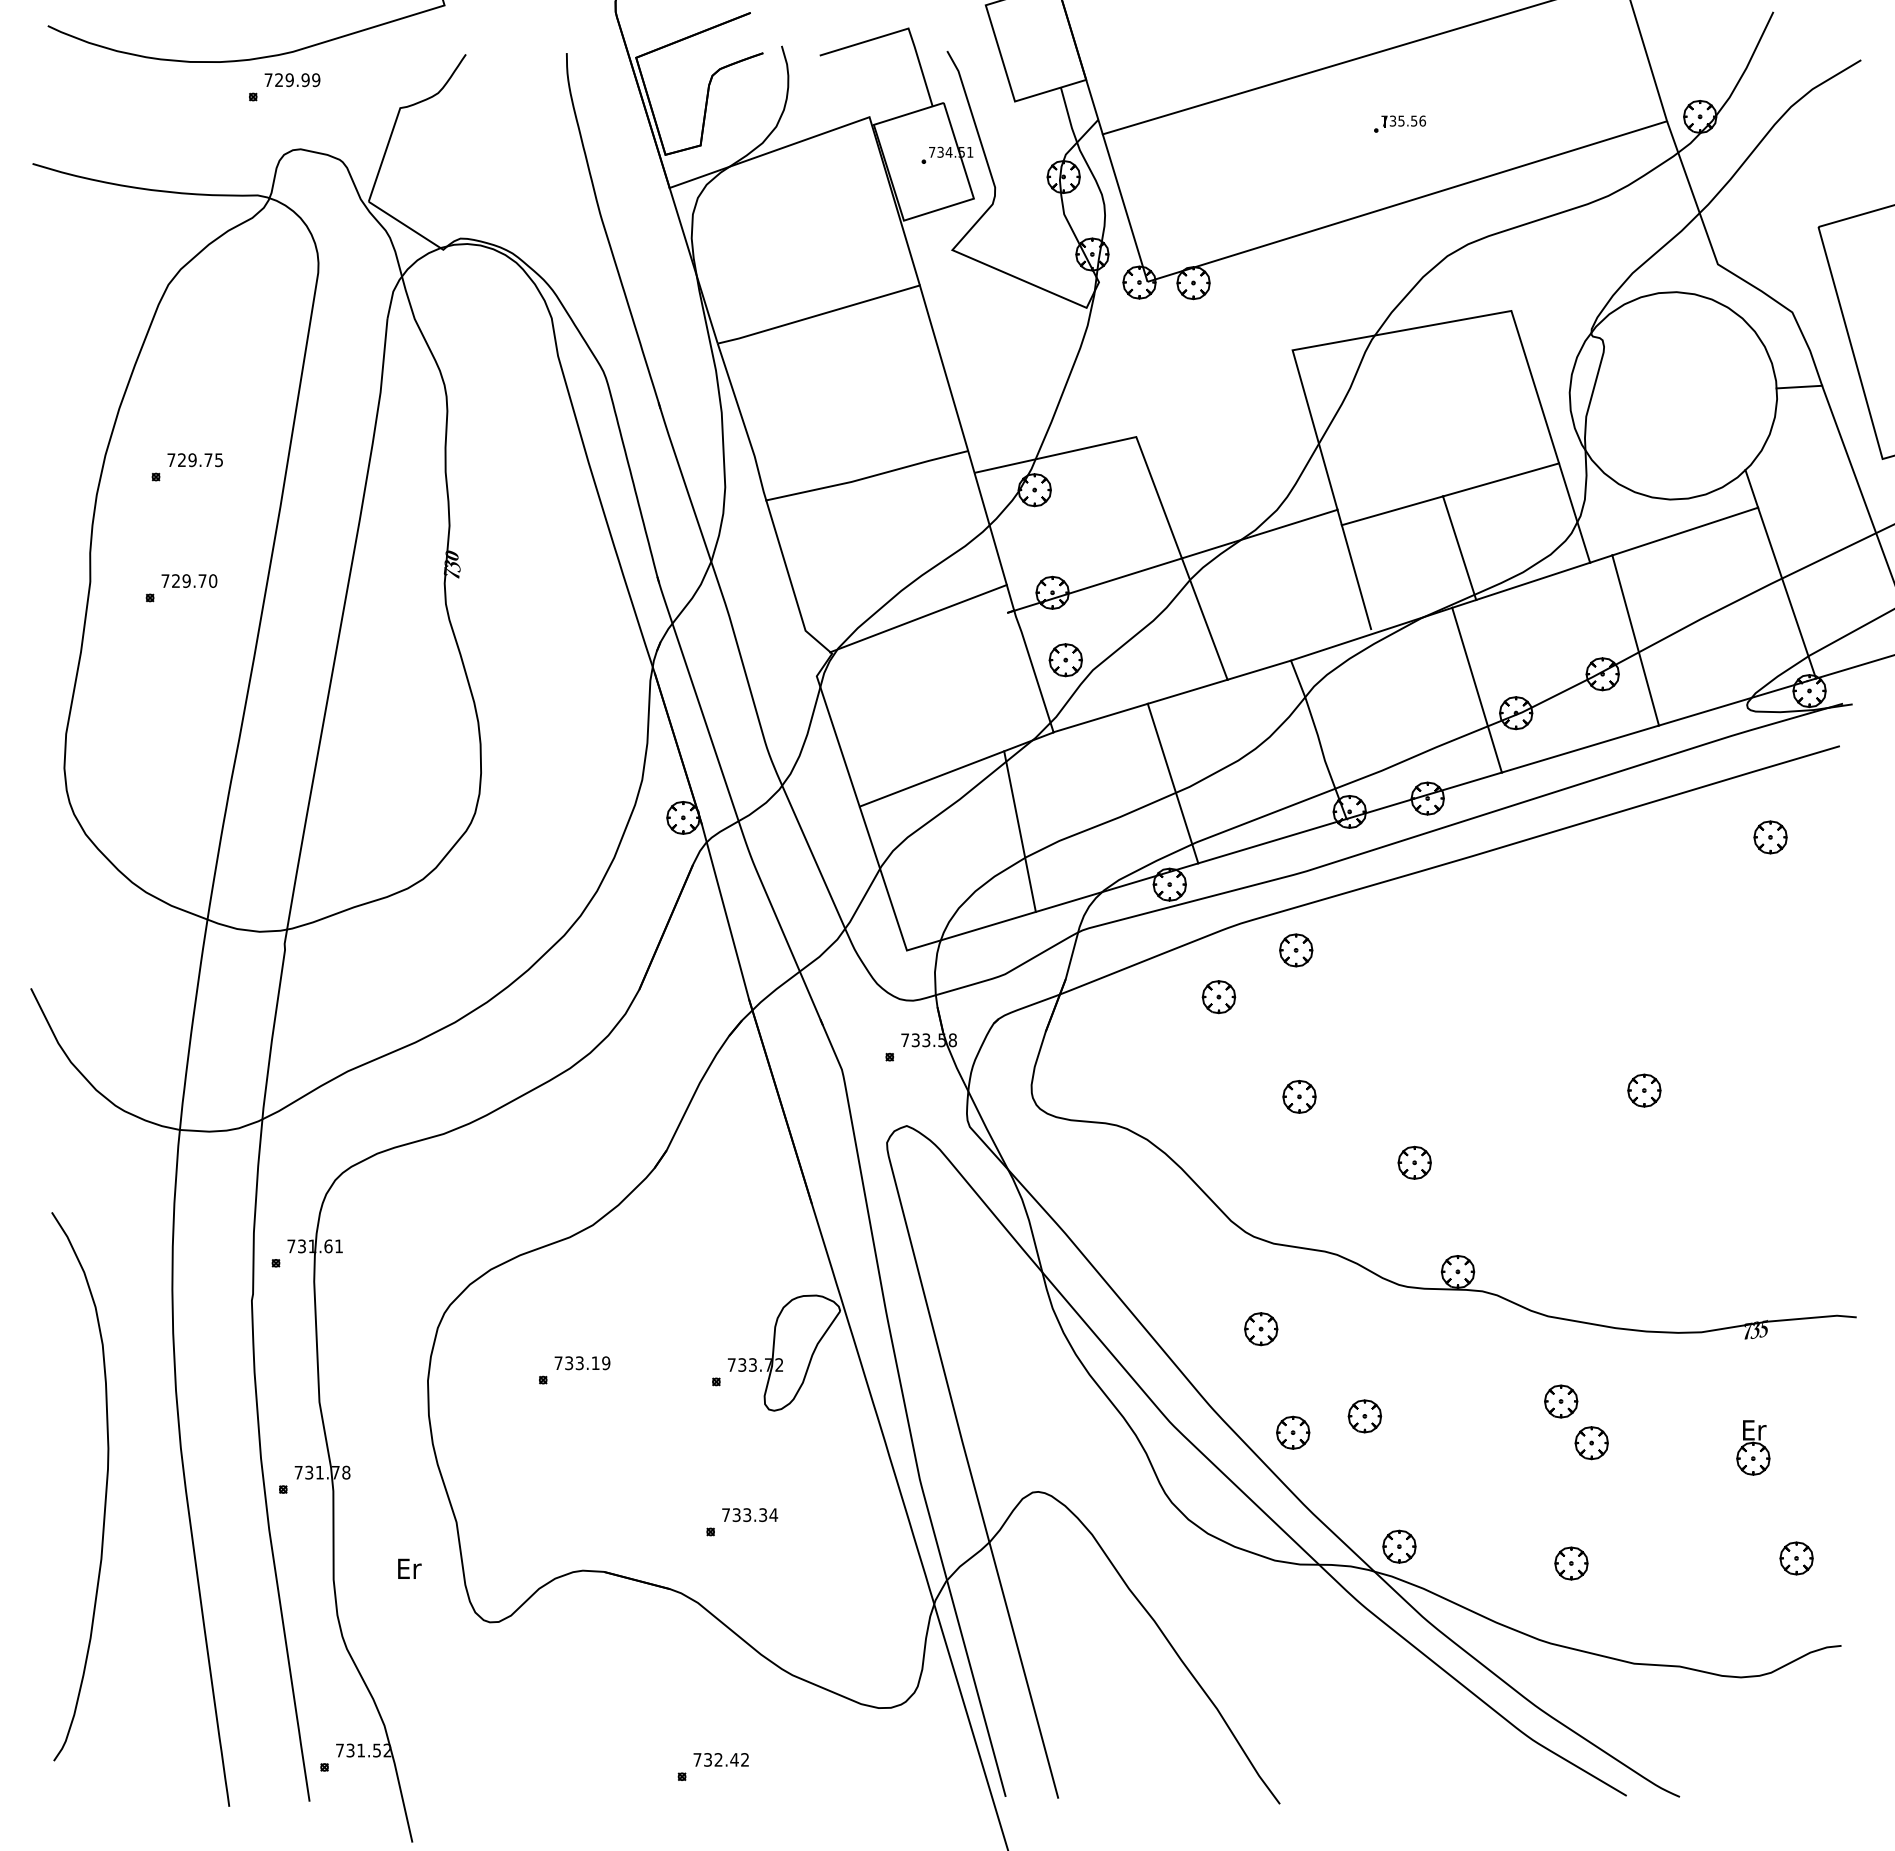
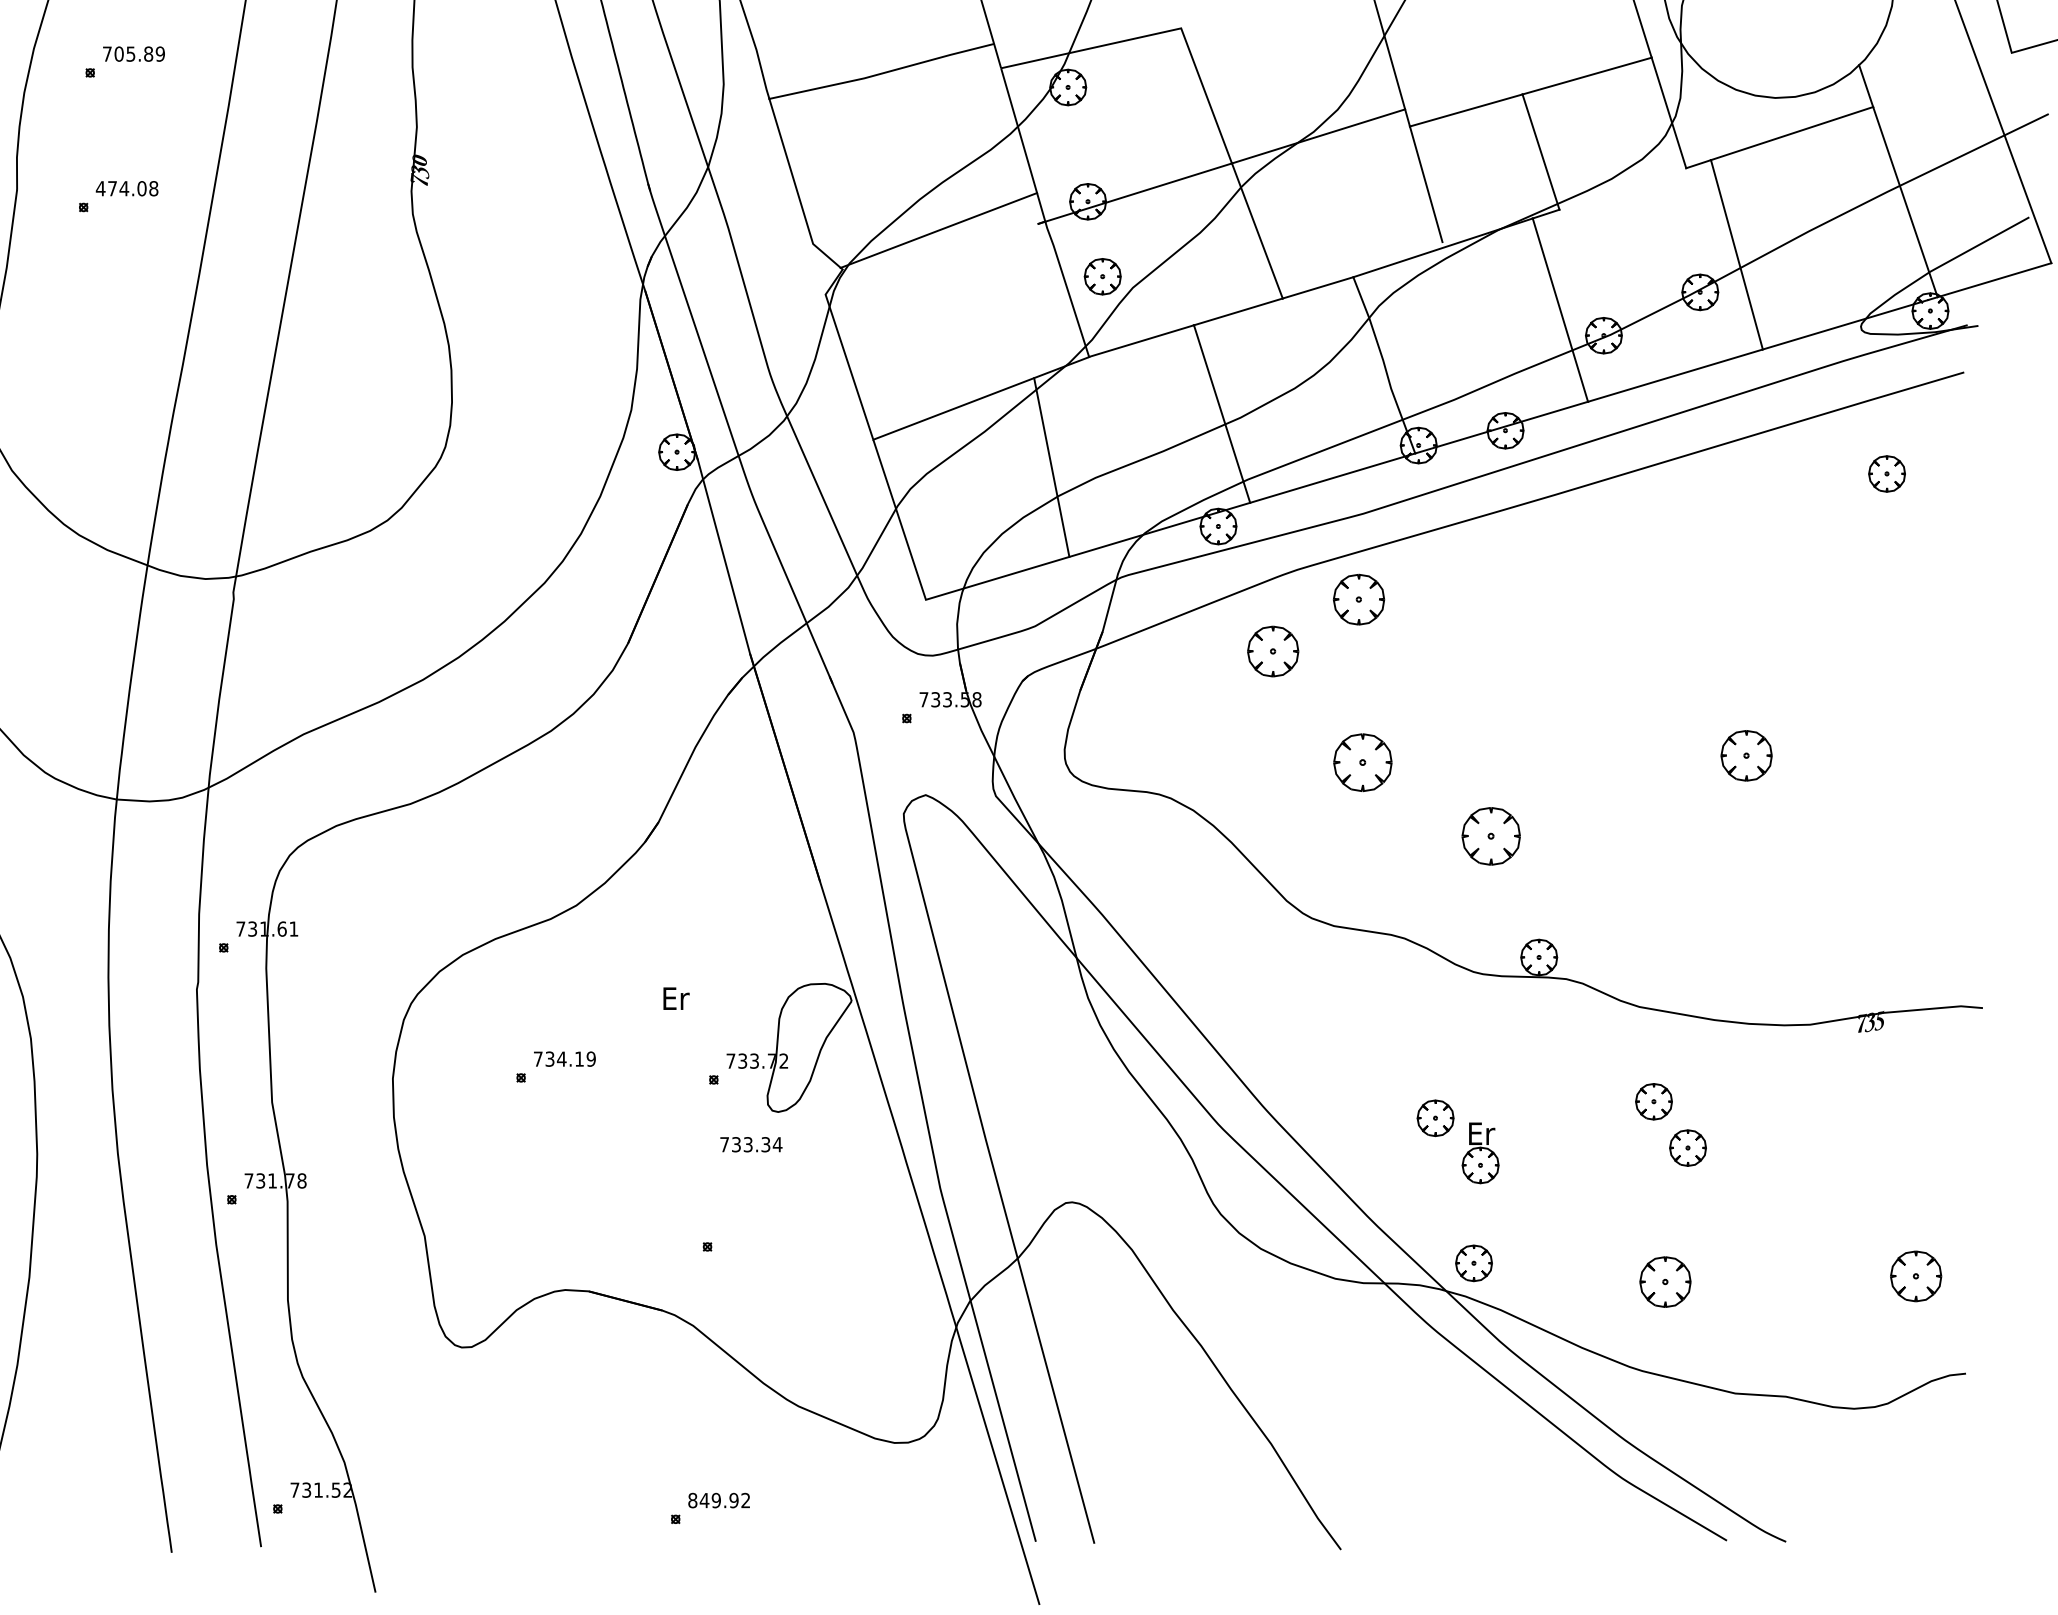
text: (200, 460) -> (139, 54), 729.75 -> 705.89
text: (189, 580) -> (127, 188), 729.70 -> 474.08
line: (1533, 580) -> (1623, 188), removed
part: (1296, 950) -> (1359, 599), size x1.4
part: (1218, 997) -> (1272, 652), size x1.4
part: (1644, 1090) -> (1746, 755), size x1.4
part: (1299, 1096) -> (1362, 762), size x1.6
part: (1414, 1162) -> (1490, 835), size x1.6
part: (1261, 1329) -> (1320, 1021), removed
text: (579, 1363) -> (561, 1059), 733.19 -> 734.19
part: (1293, 1432) -> (1356, 1136), removed
part: (1753, 1447) -> (1480, 1152), moved
text: (750, 1514) -> (751, 1144), moved
part: (1796, 1558) -> (1915, 1276), size x1.4
part: (1571, 1563) -> (1665, 1282), size x1.4
text: (409, 1568) -> (676, 998), moved
text: (715, 1759) -> (712, 1500), 732.42 -> 849.92

